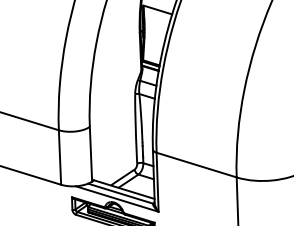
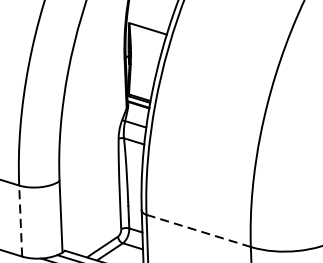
line: (59, 157) -> (20, 221), solid -> dashed
line: (196, 165) -> (198, 231), solid -> dashed

